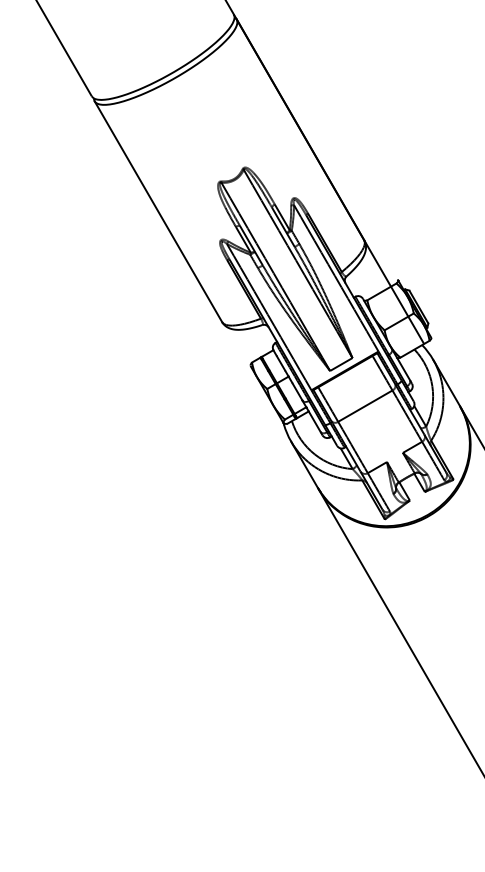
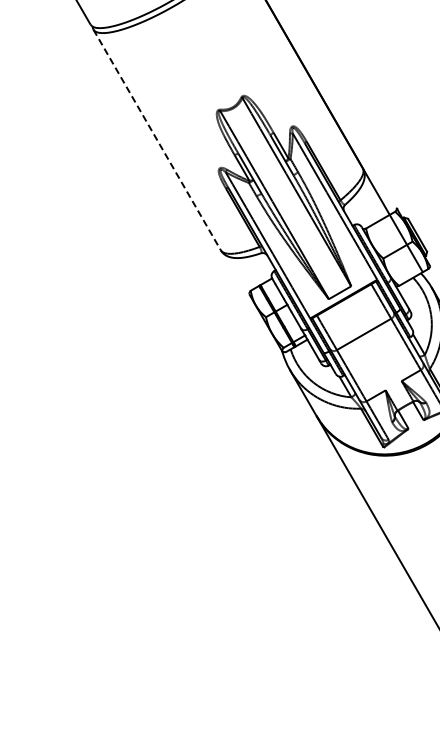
line: (158, 212) -> (157, 140), solid -> dashed

